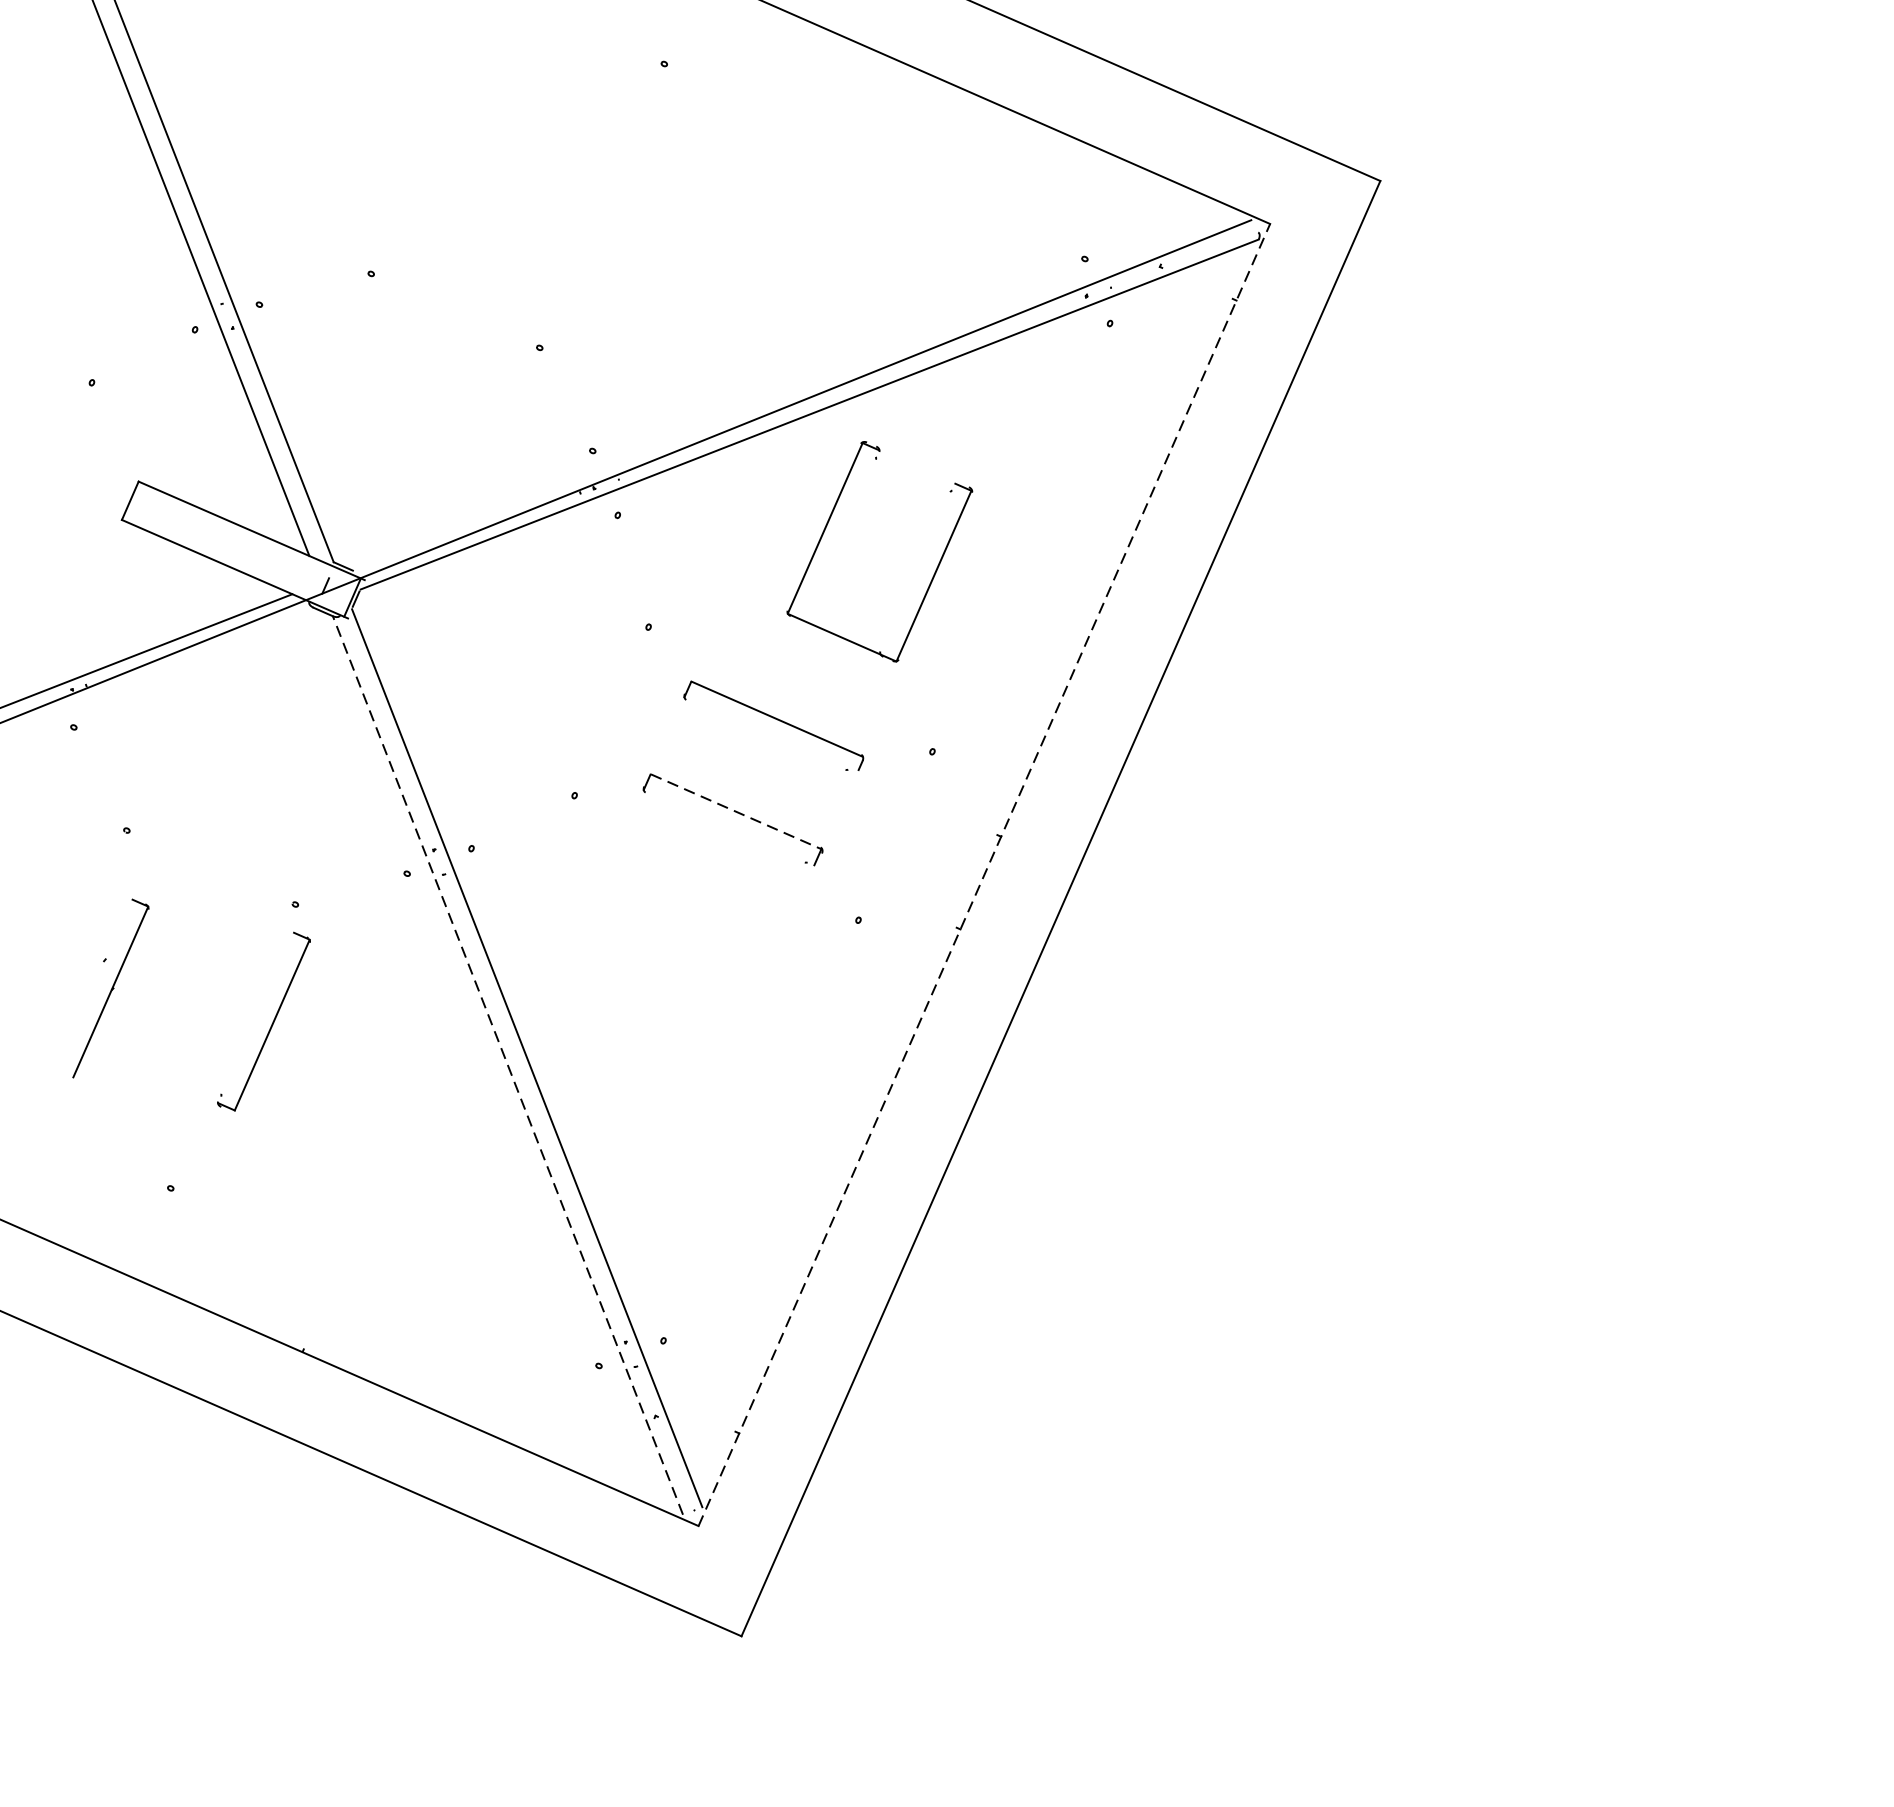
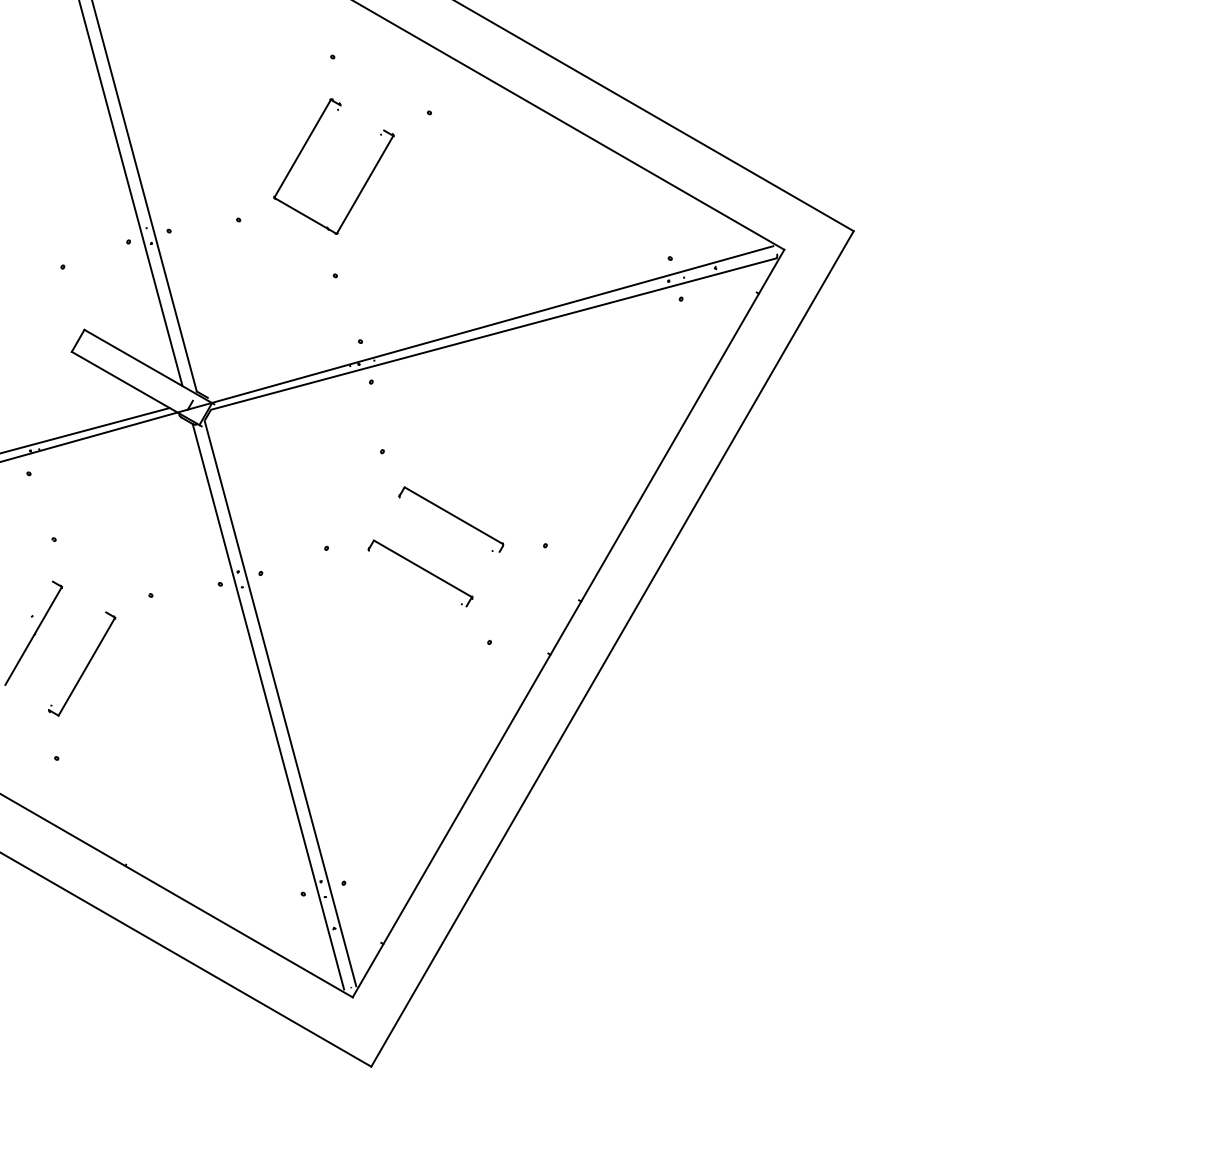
part: (825, 532) -> (302, 151), moved
line: (736, 811) -> (423, 568), dashed -> solid
line: (984, 874) -> (568, 623), dashed -> solid
part: (264, 1020) -> (82, 663), moved
line: (508, 1065) -> (268, 706), dashed -> solid

